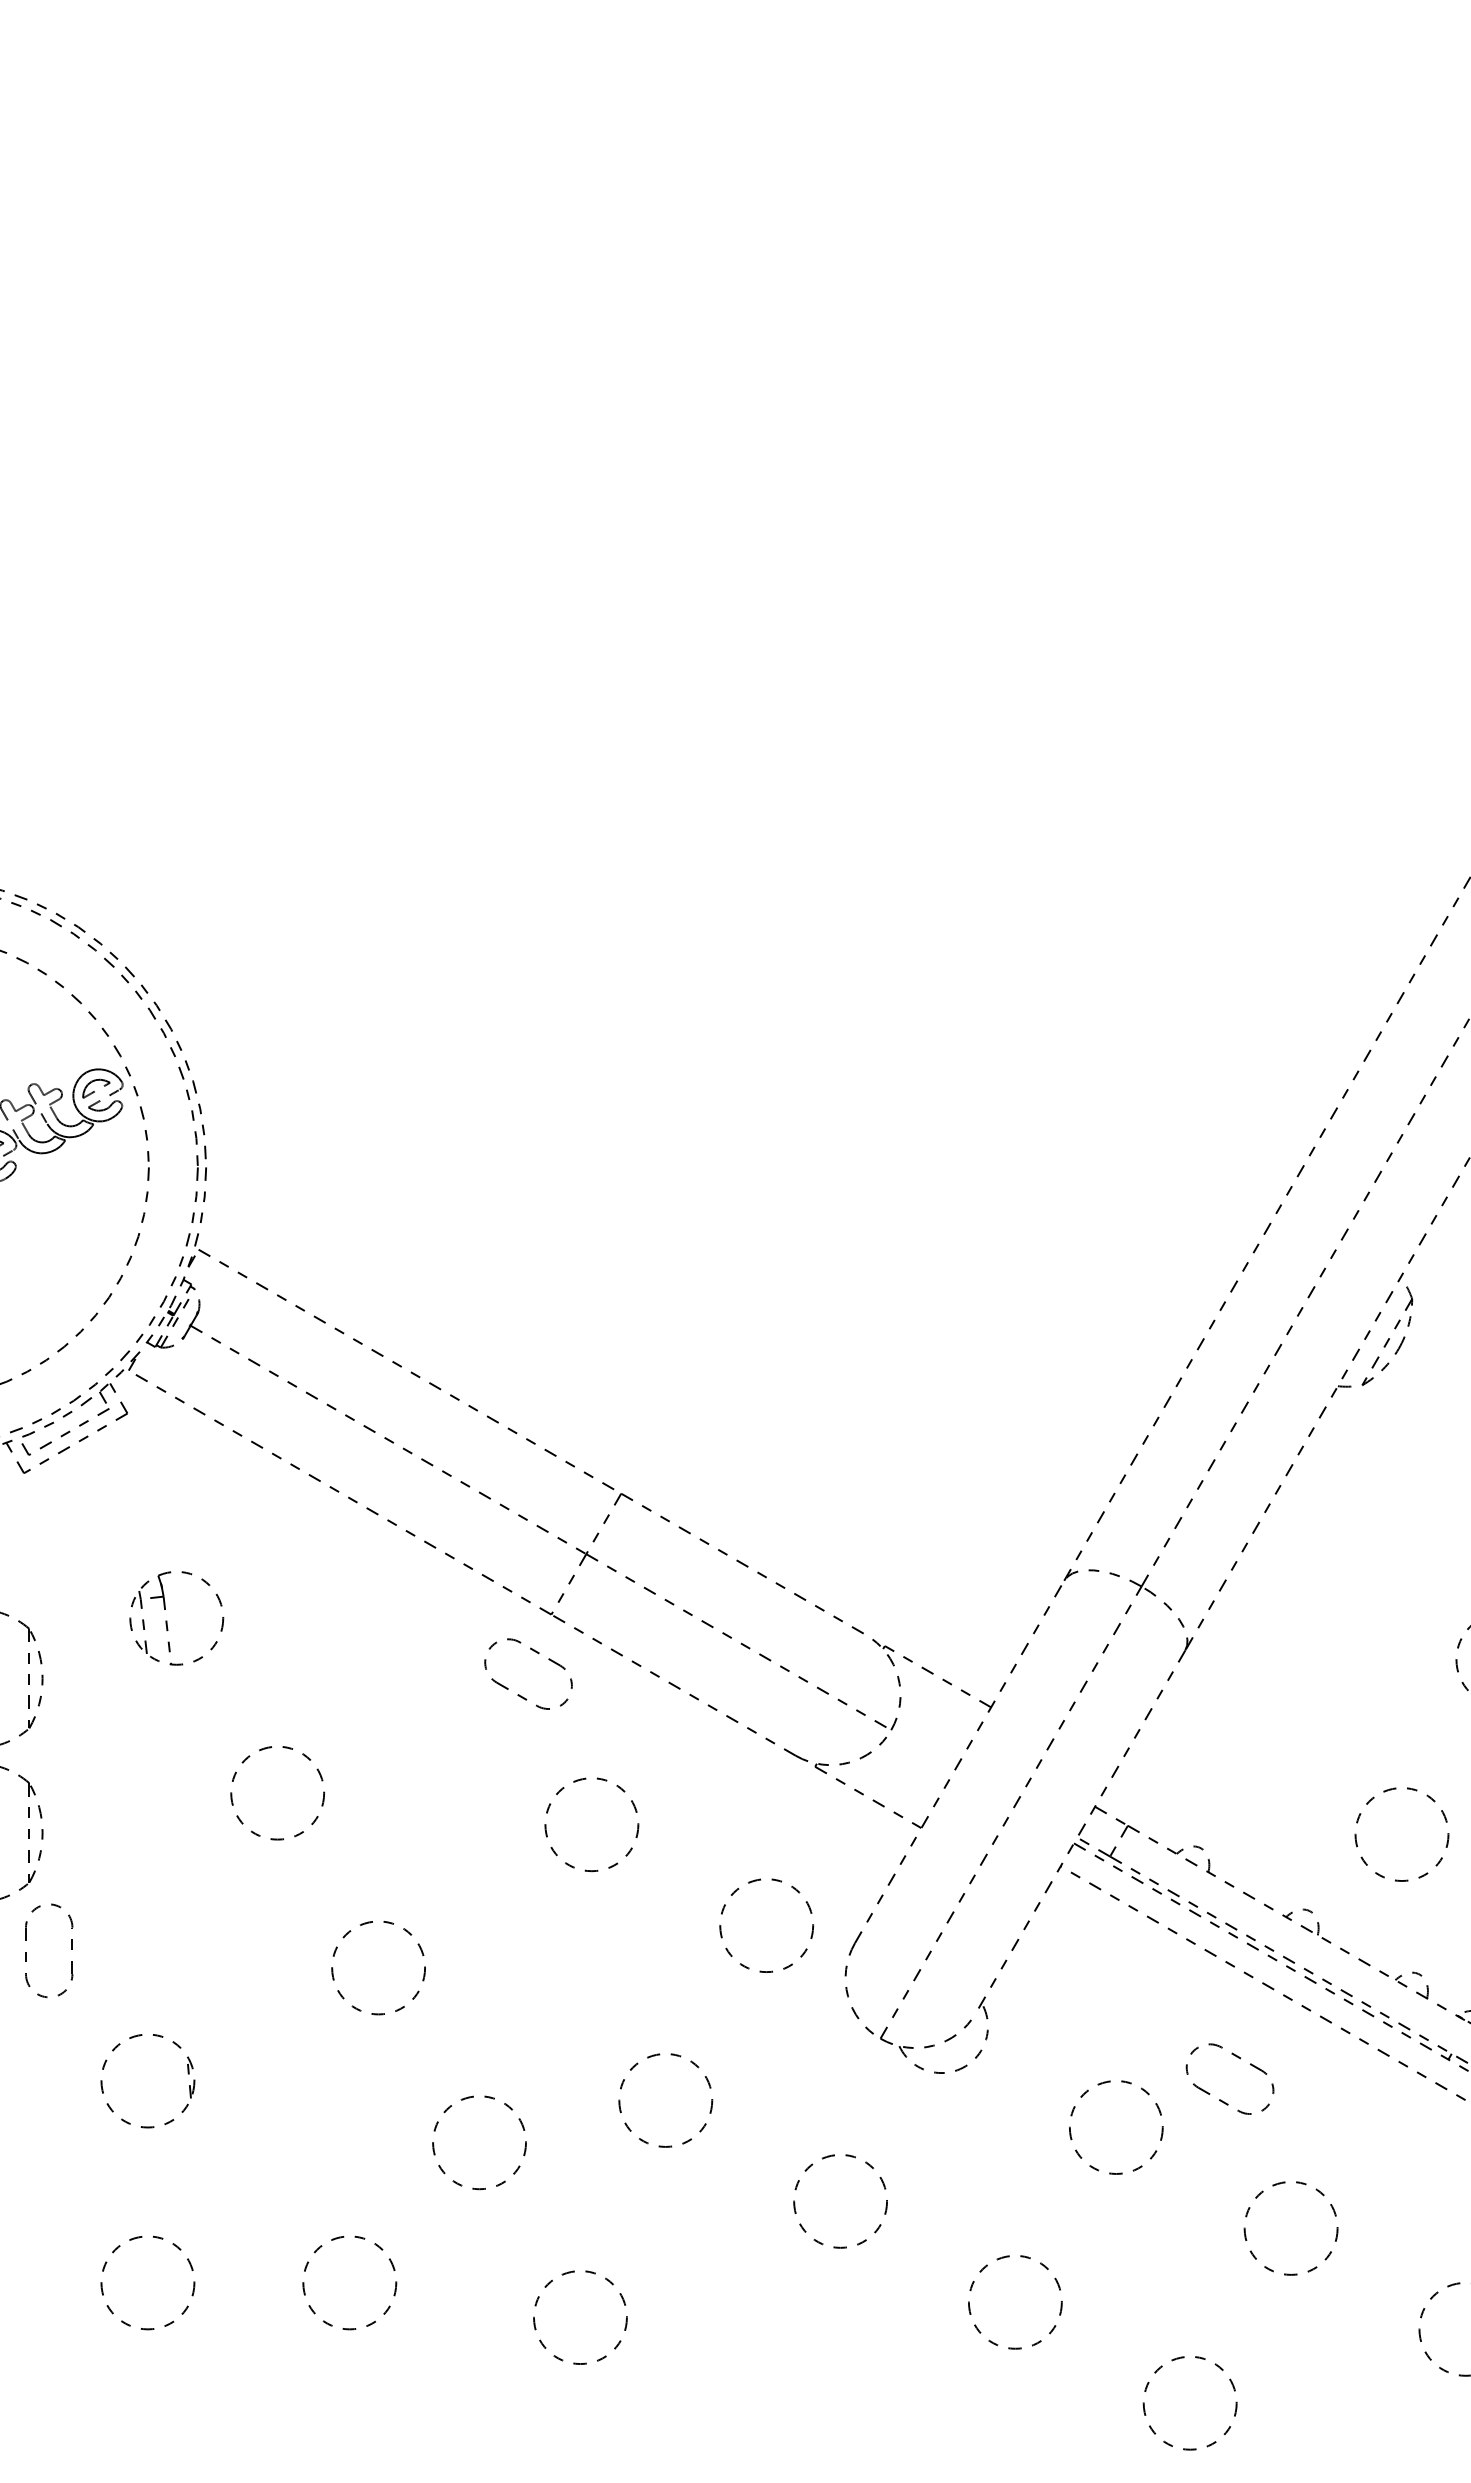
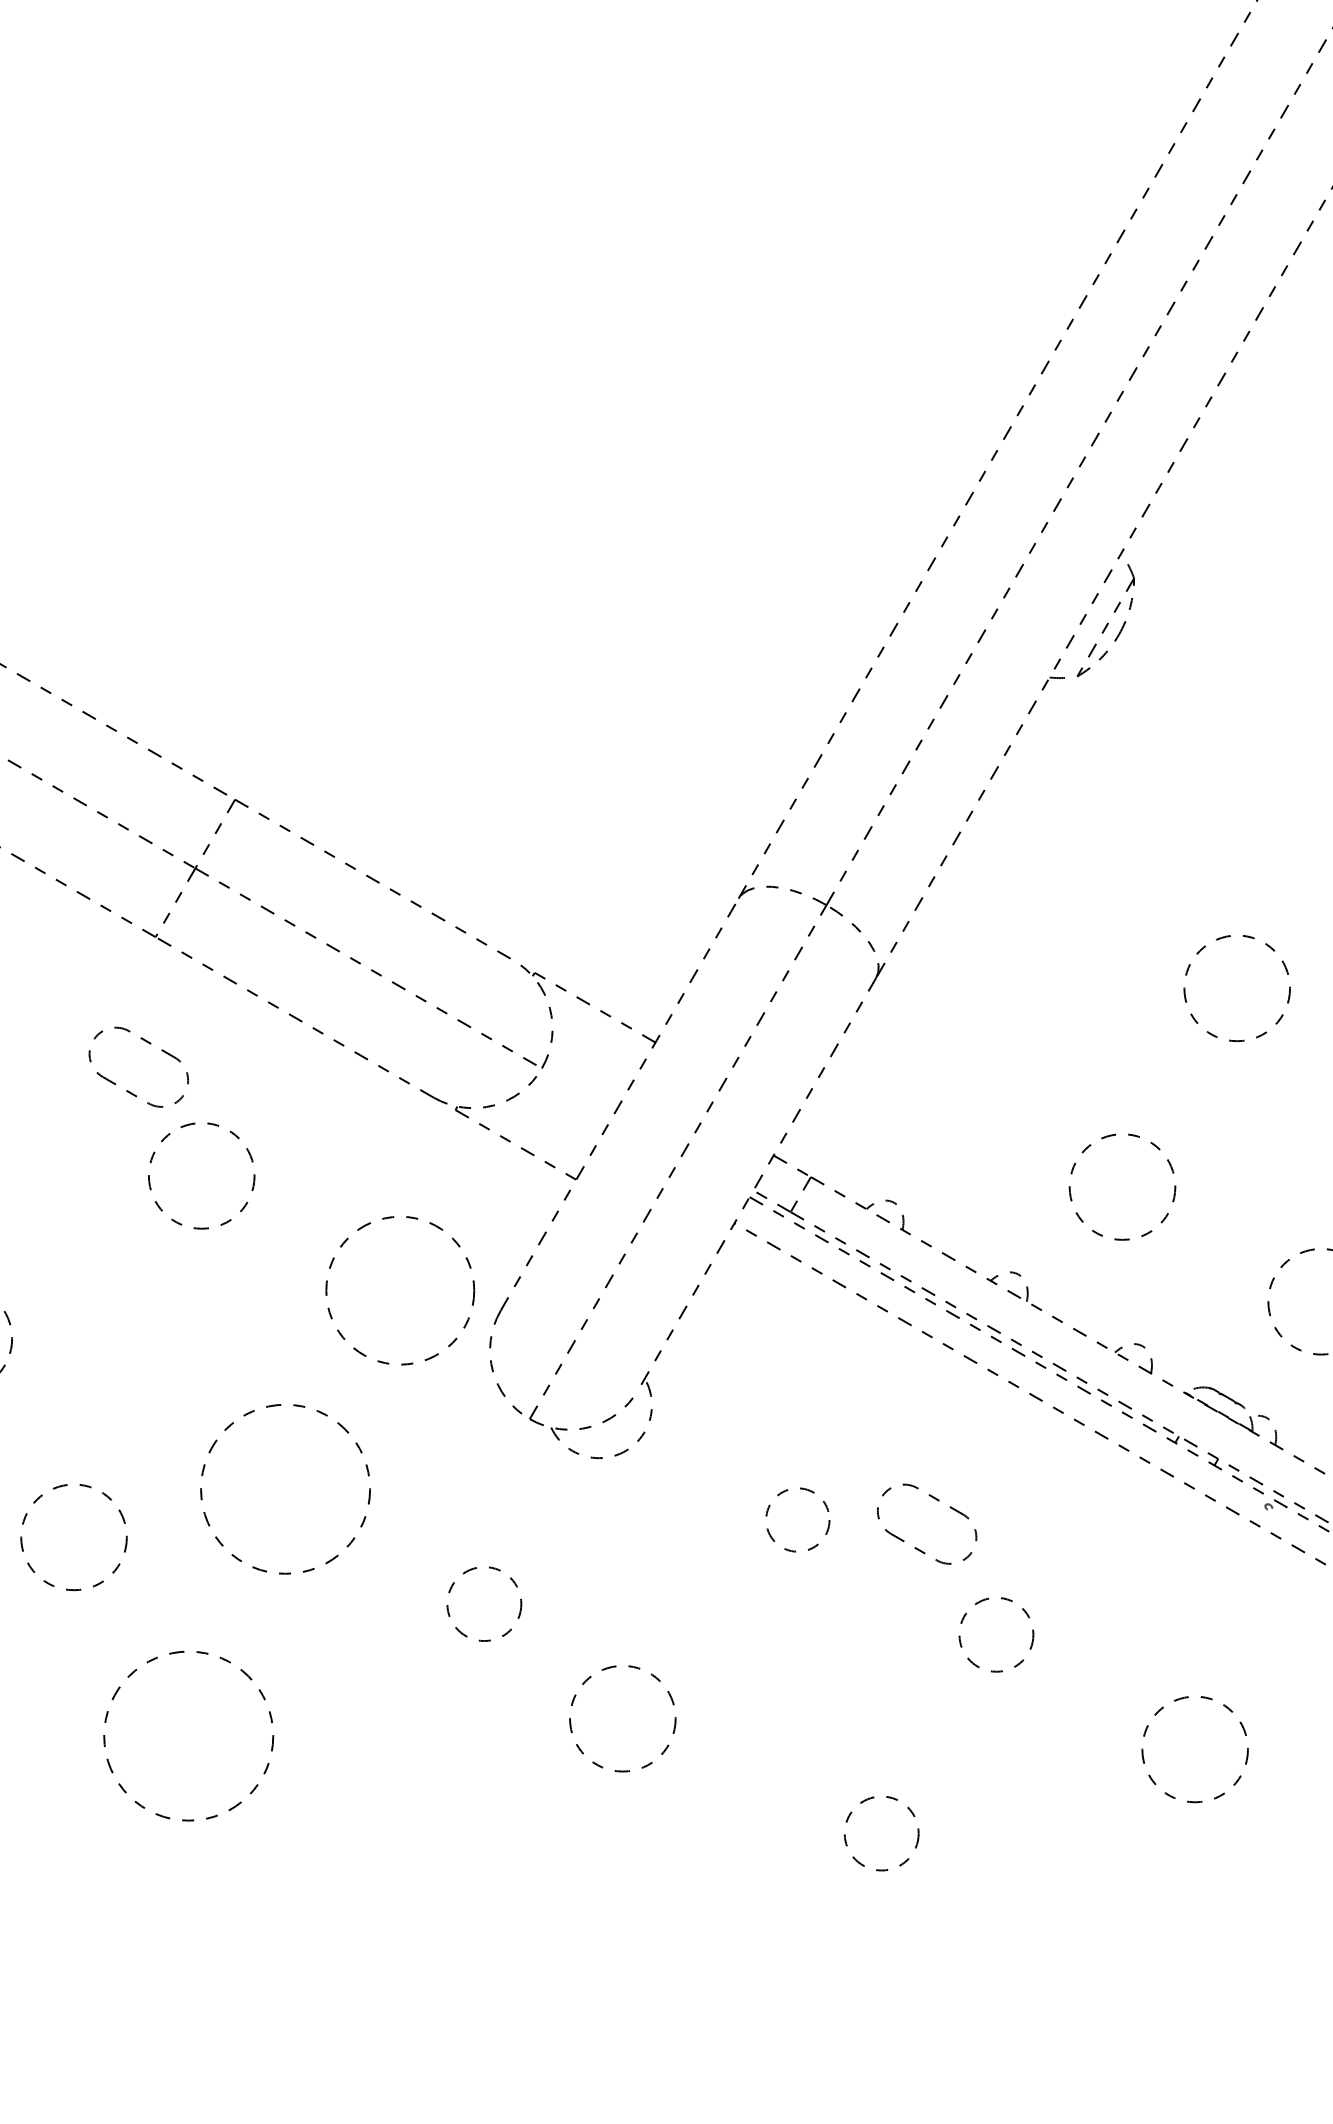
part: (538, 1654) -> (150, 1044), moved
circle: (766, 1925) -> (400, 1290), size x1.4
part: (1238, 2058) -> (936, 1500), moved
circle: (665, 2100) -> (285, 1489), size x1.6
circle: (1116, 2127) -> (798, 1520), size x0.6
circle: (840, 2201) -> (484, 1604), size x0.7
circle: (1290, 2228) -> (995, 1634), size x0.7
circle: (1015, 2302) -> (622, 1718), moved
circle: (580, 2317) -> (188, 1736), size x1.6
circle: (1189, 2403) -> (880, 1833), size x0.7

